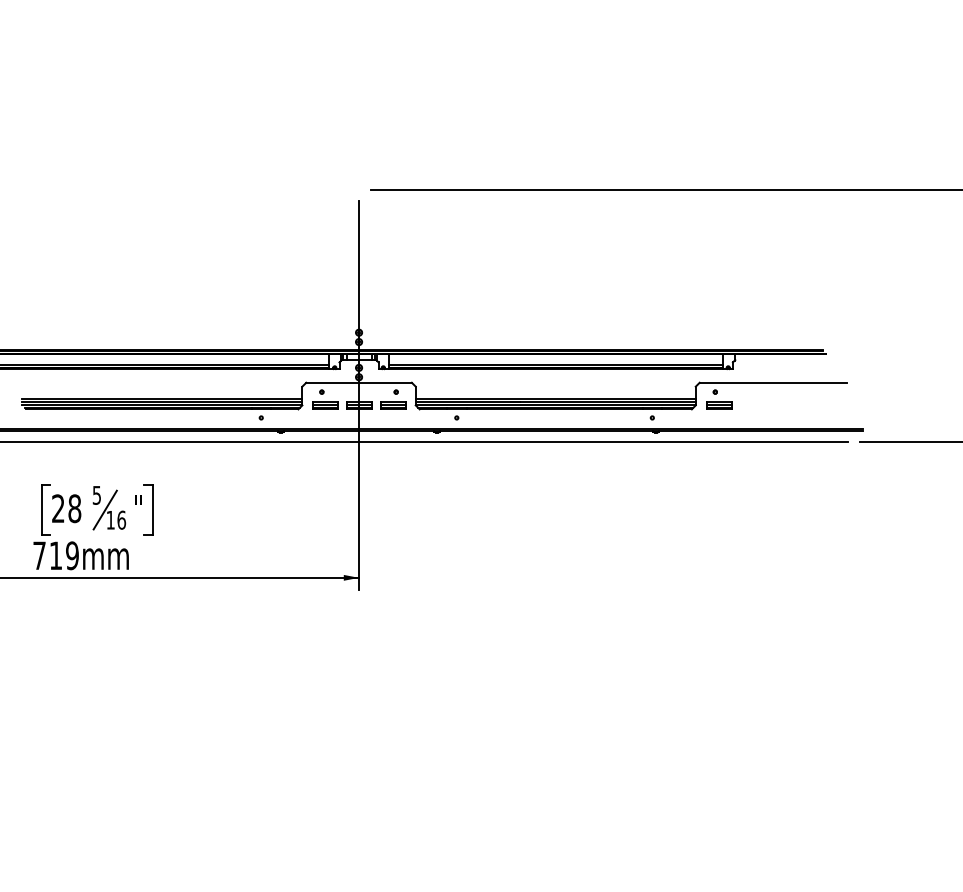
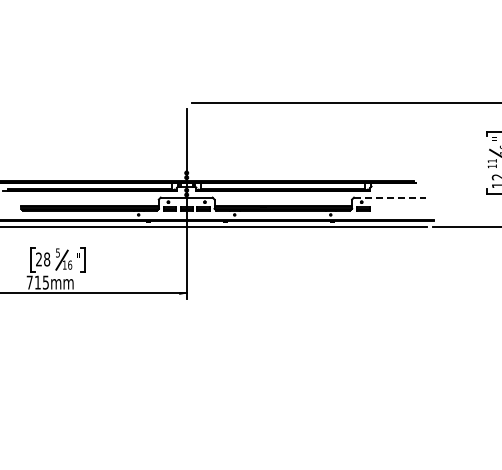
line: (773, 382) -> (390, 197), solid -> dashed
text: (71, 555) -> (45, 282), 719mm -> 715mm

